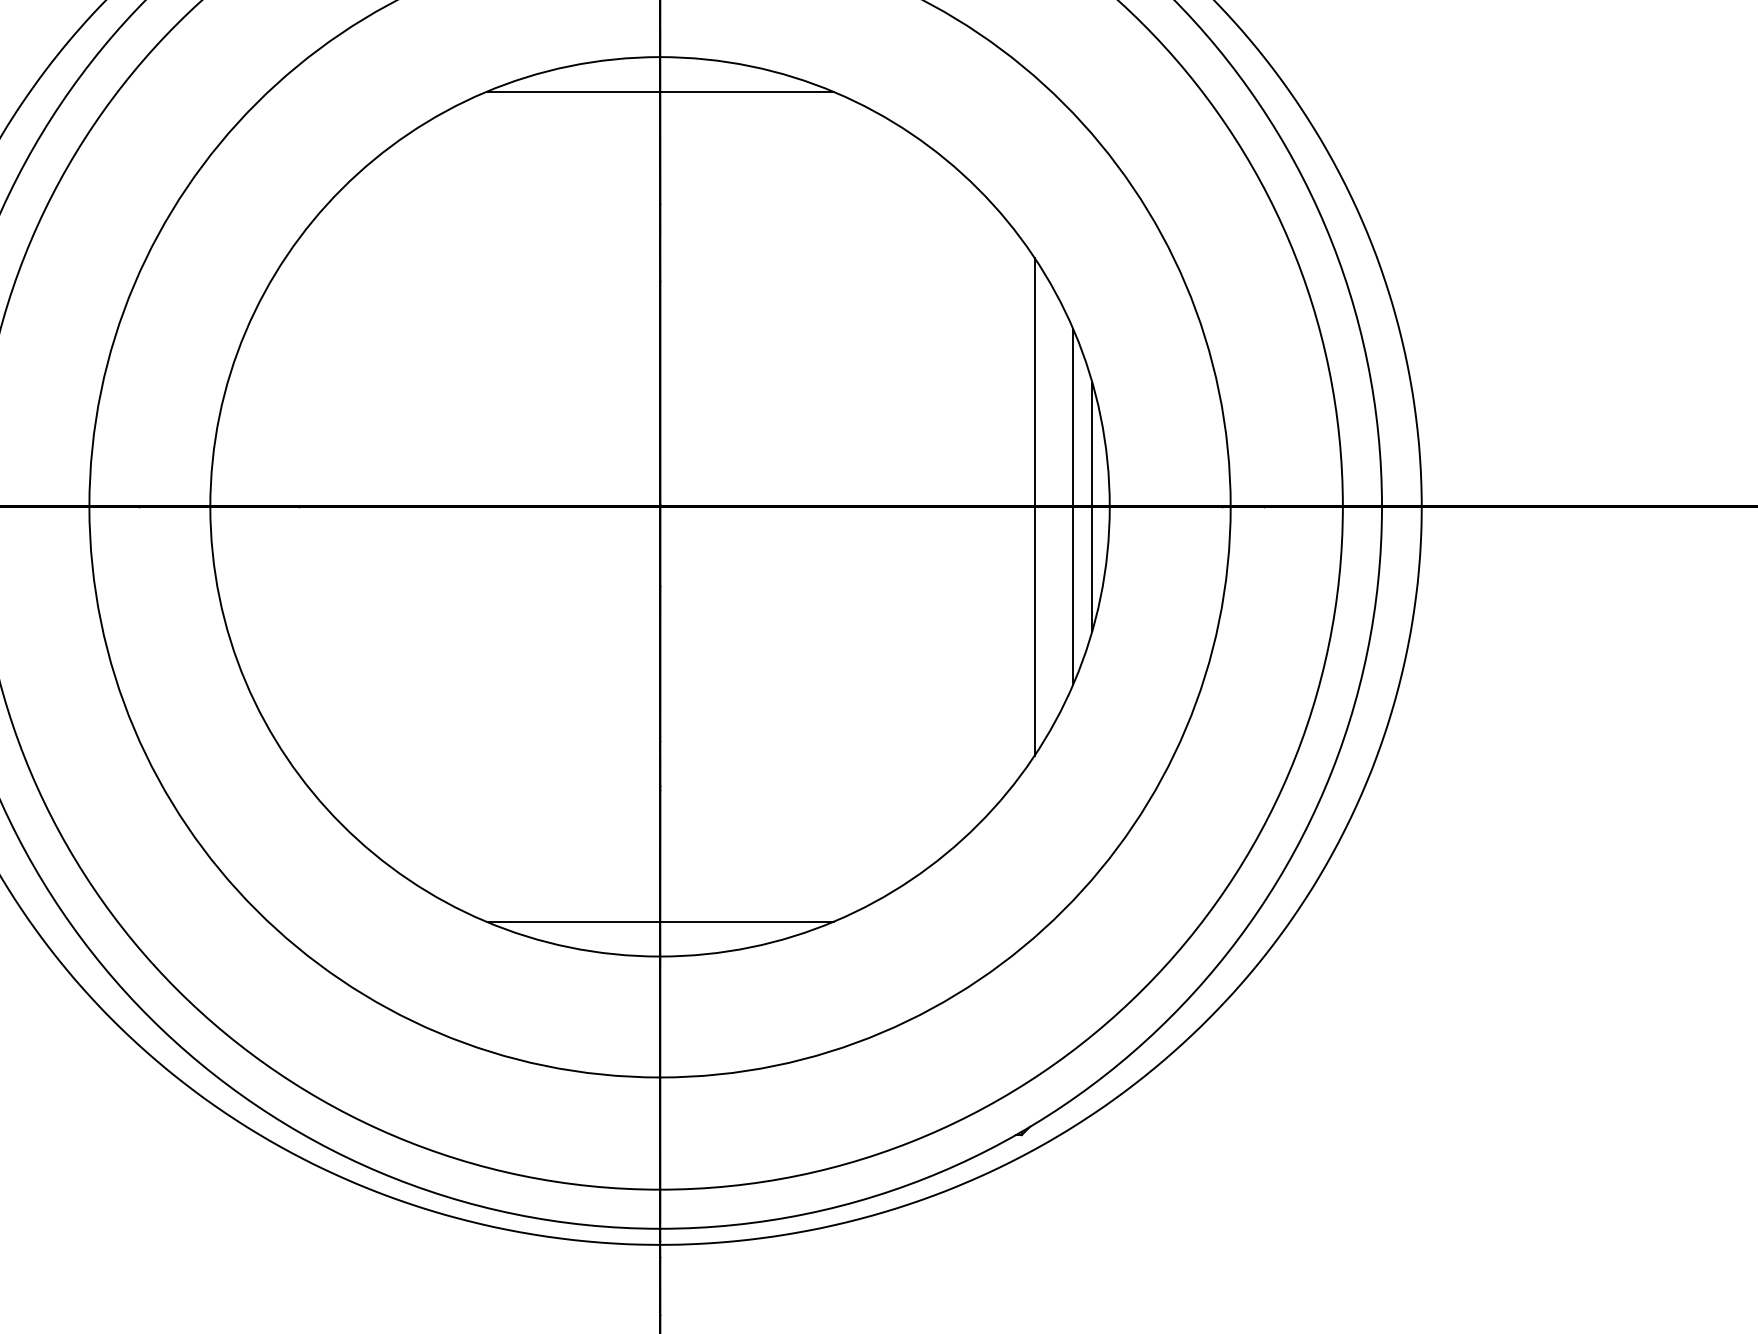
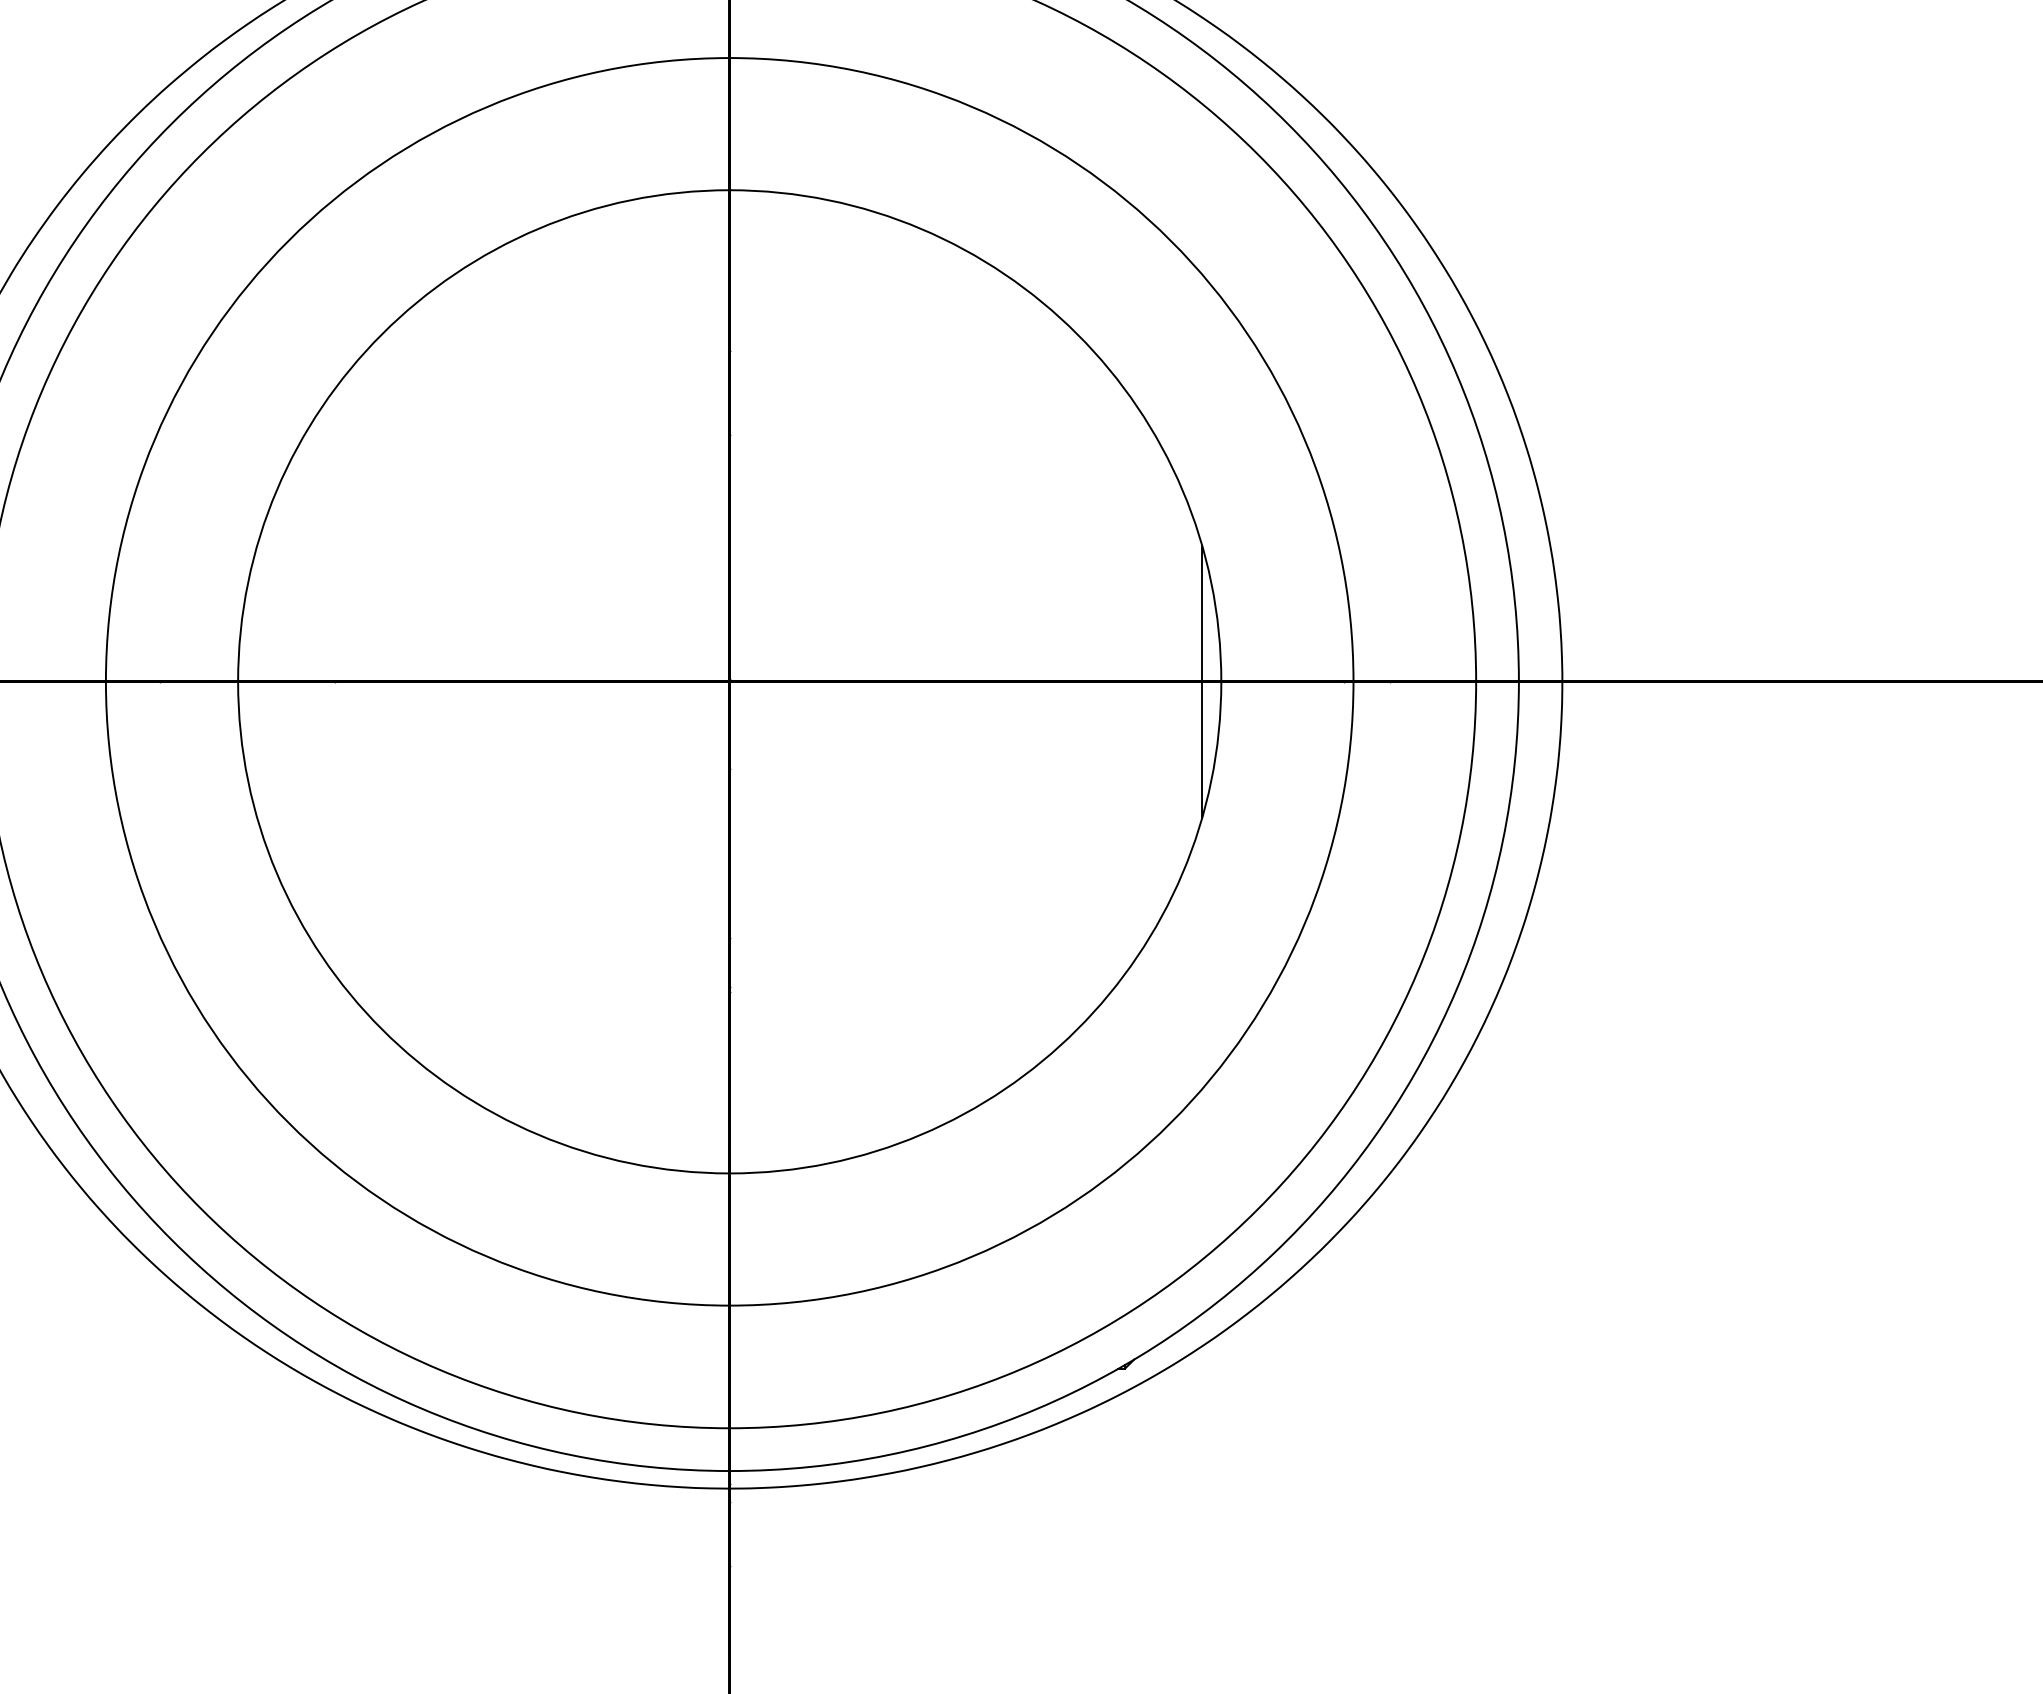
line: (659, 92) -> (729, 228), removed
line: (1034, 506) -> (1139, 681), removed
line: (1073, 506) -> (1181, 681), removed
line: (659, 921) -> (729, 1135), removed

